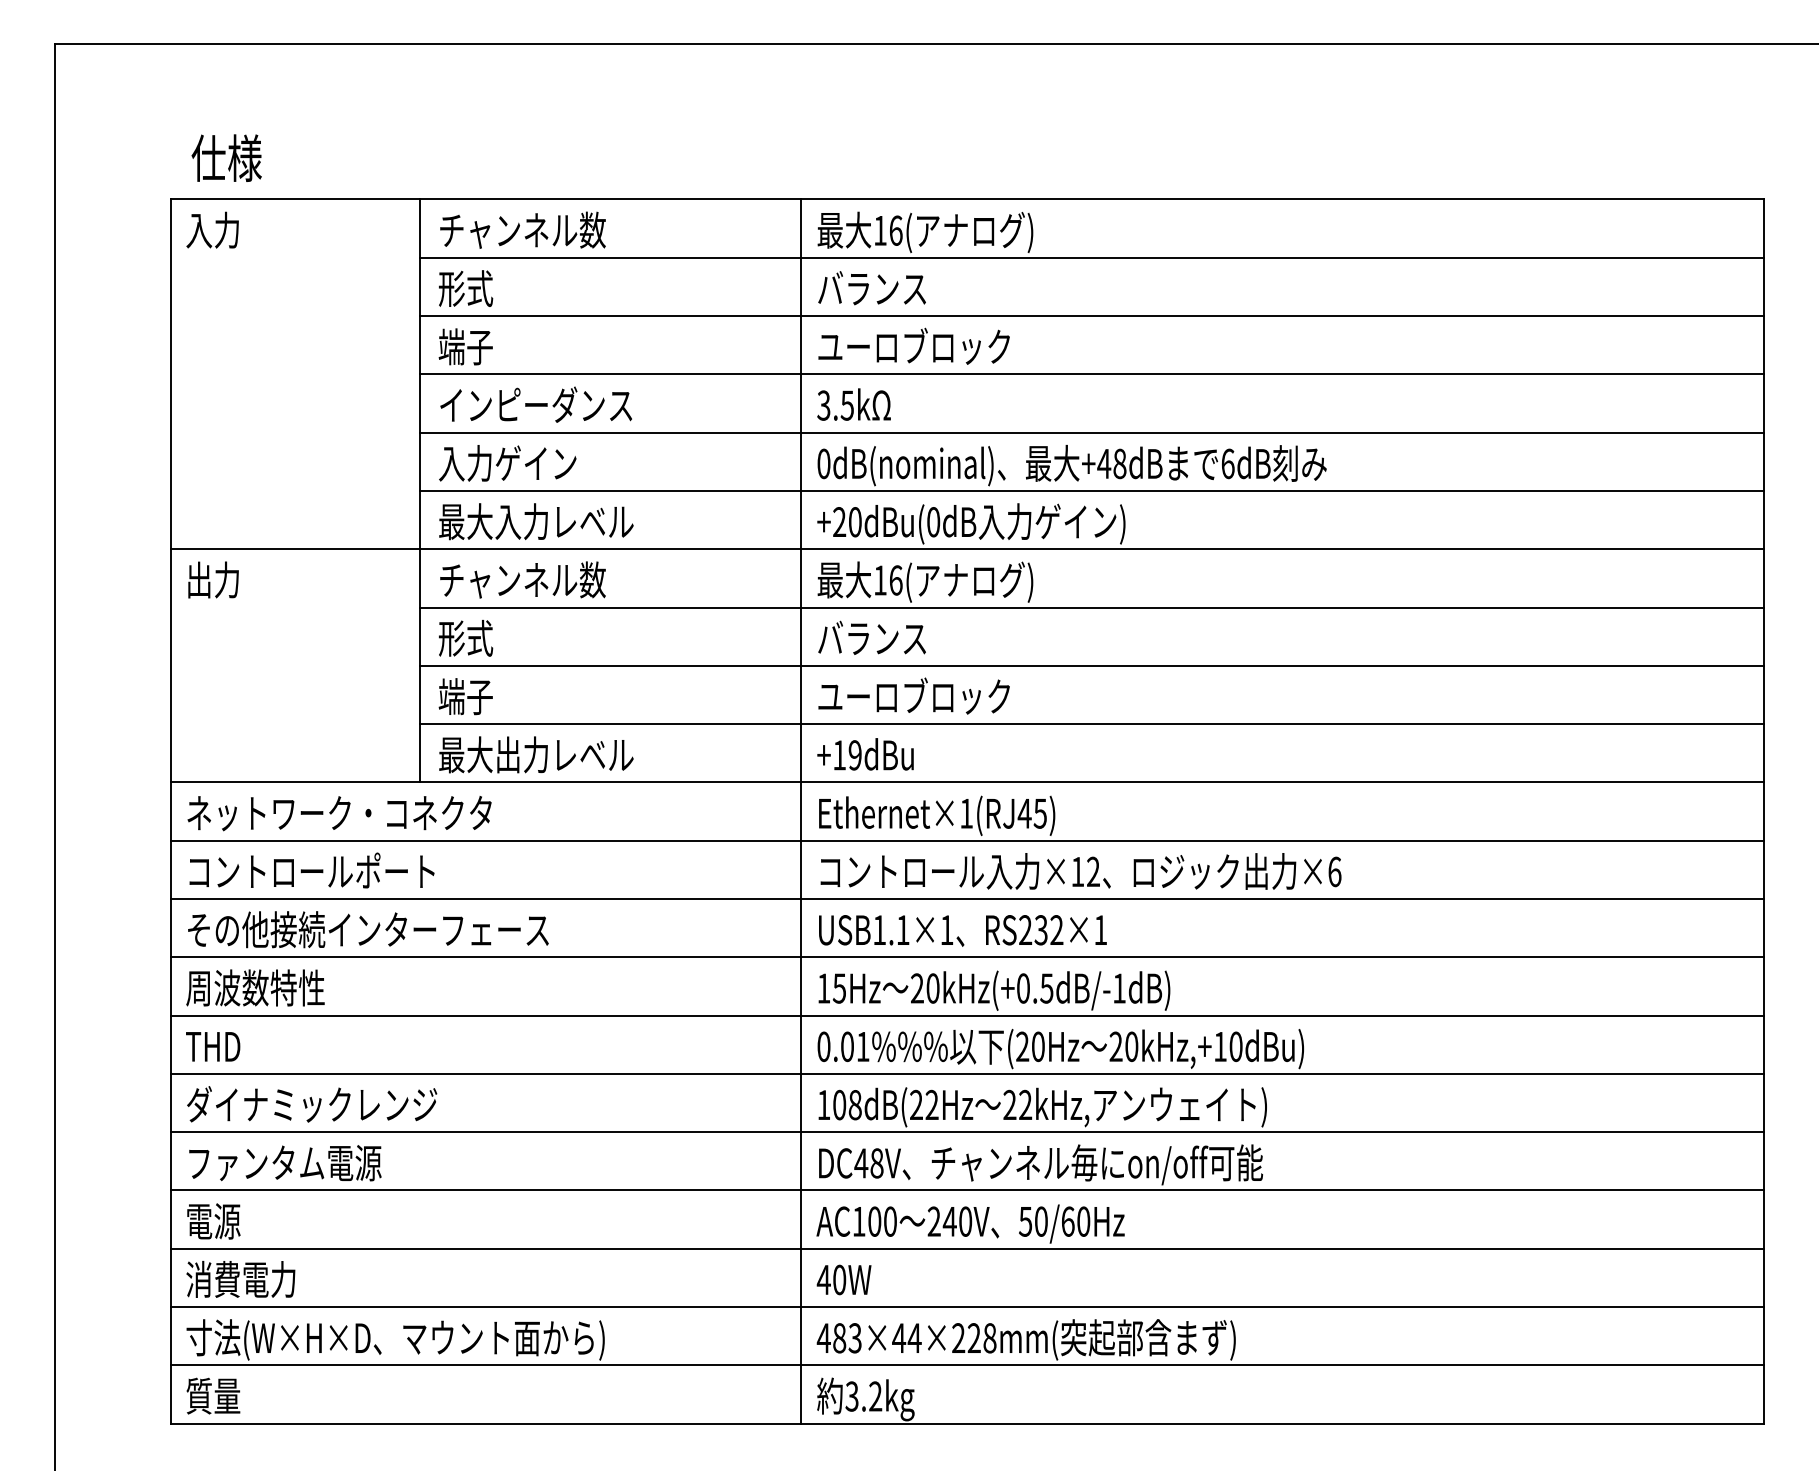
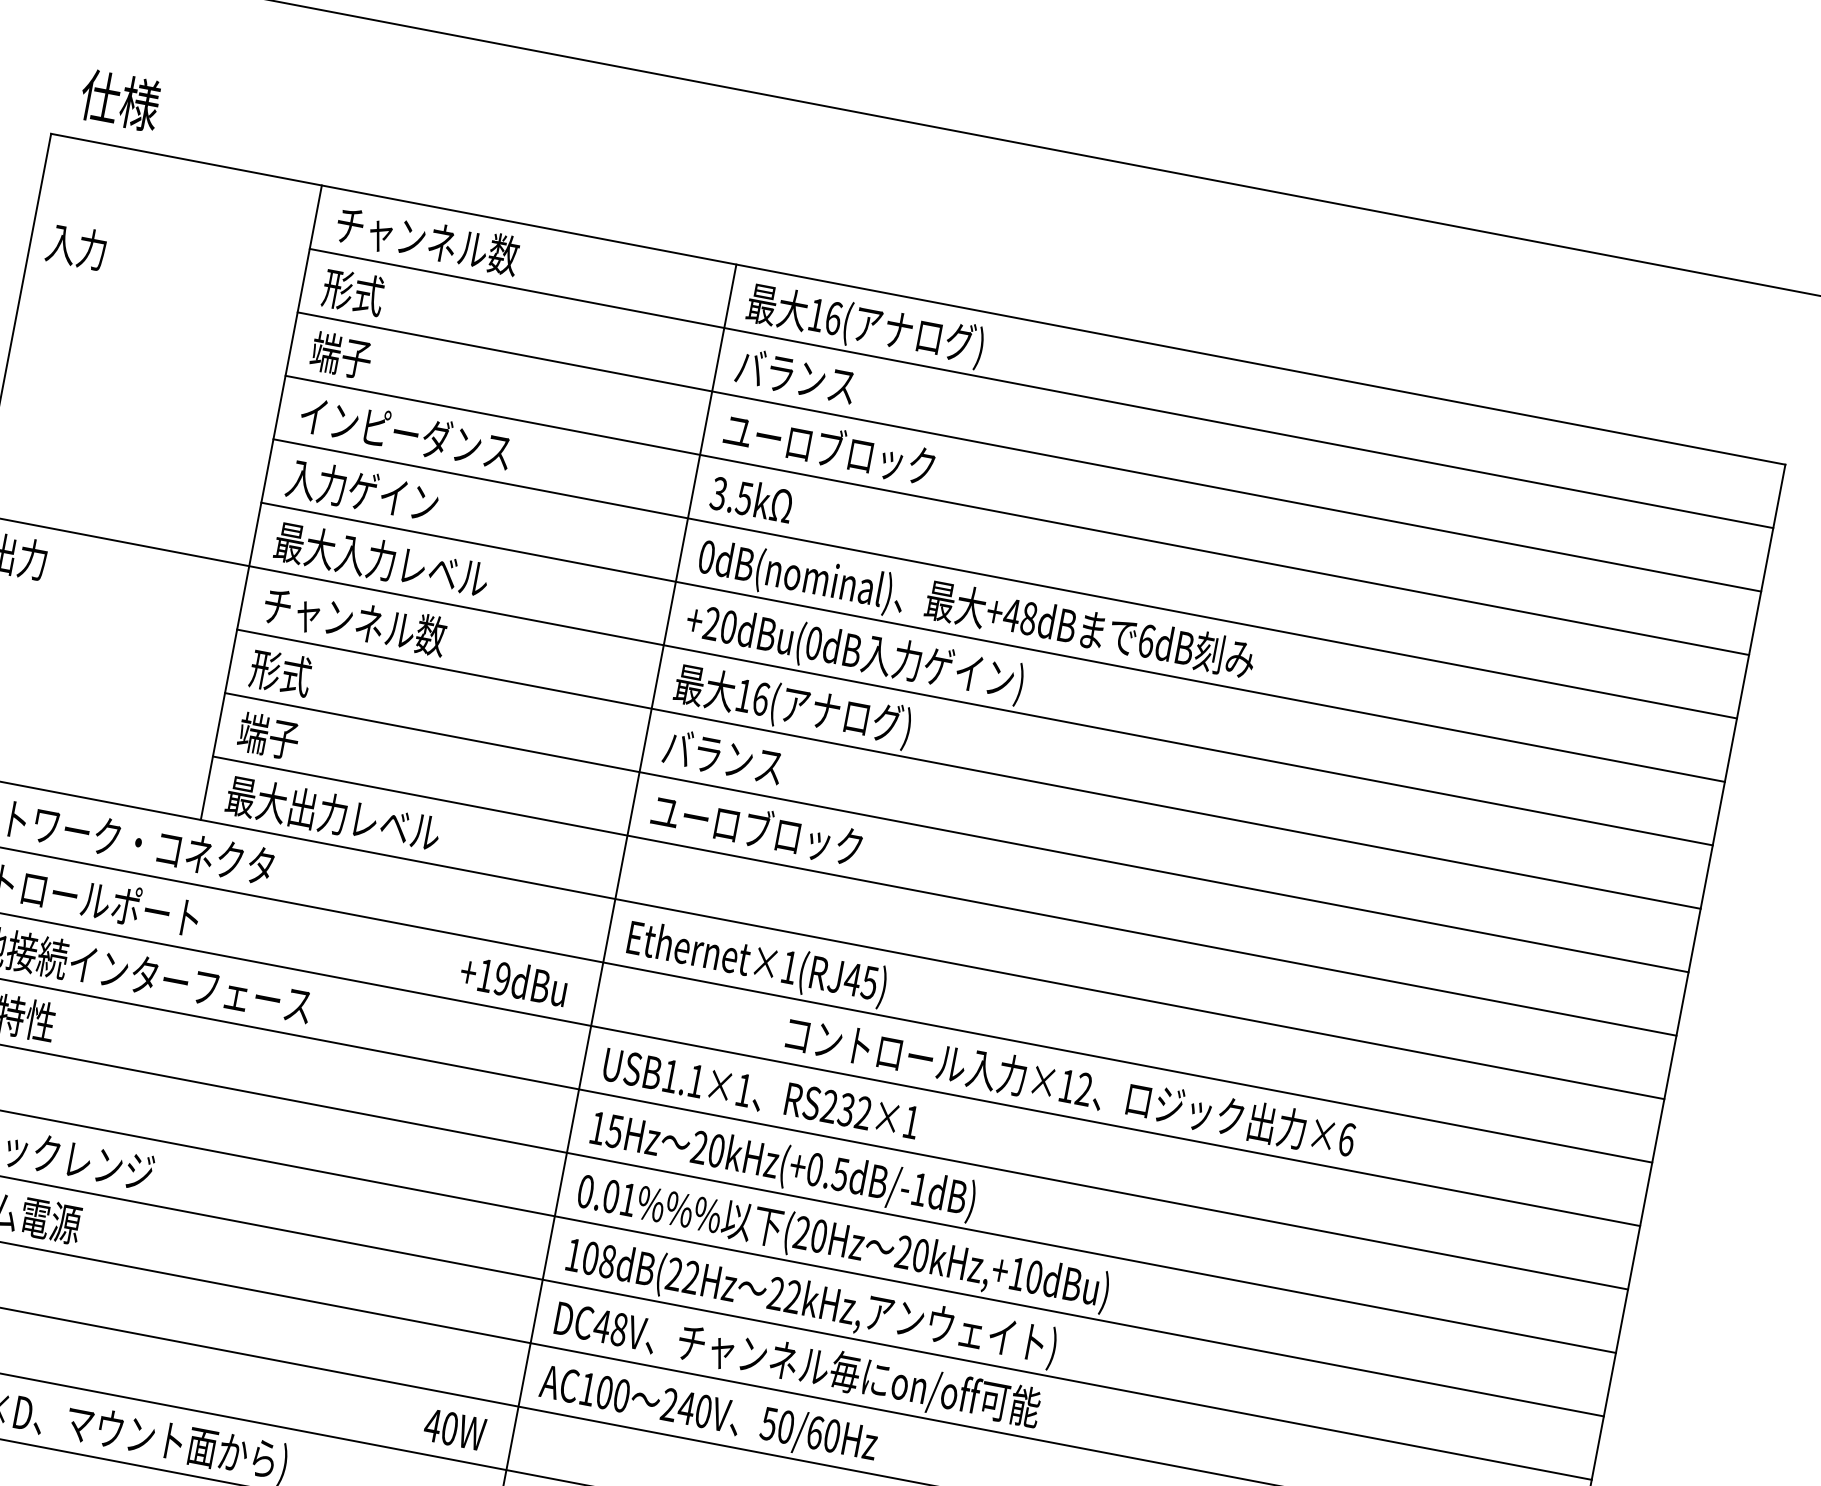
text: (212, 229) -> (76, 245), moved
text: (865, 754) -> (513, 980), moved
text: (1080, 871) -> (1070, 1086), moved
text: (843, 1279) -> (454, 1429), moved

